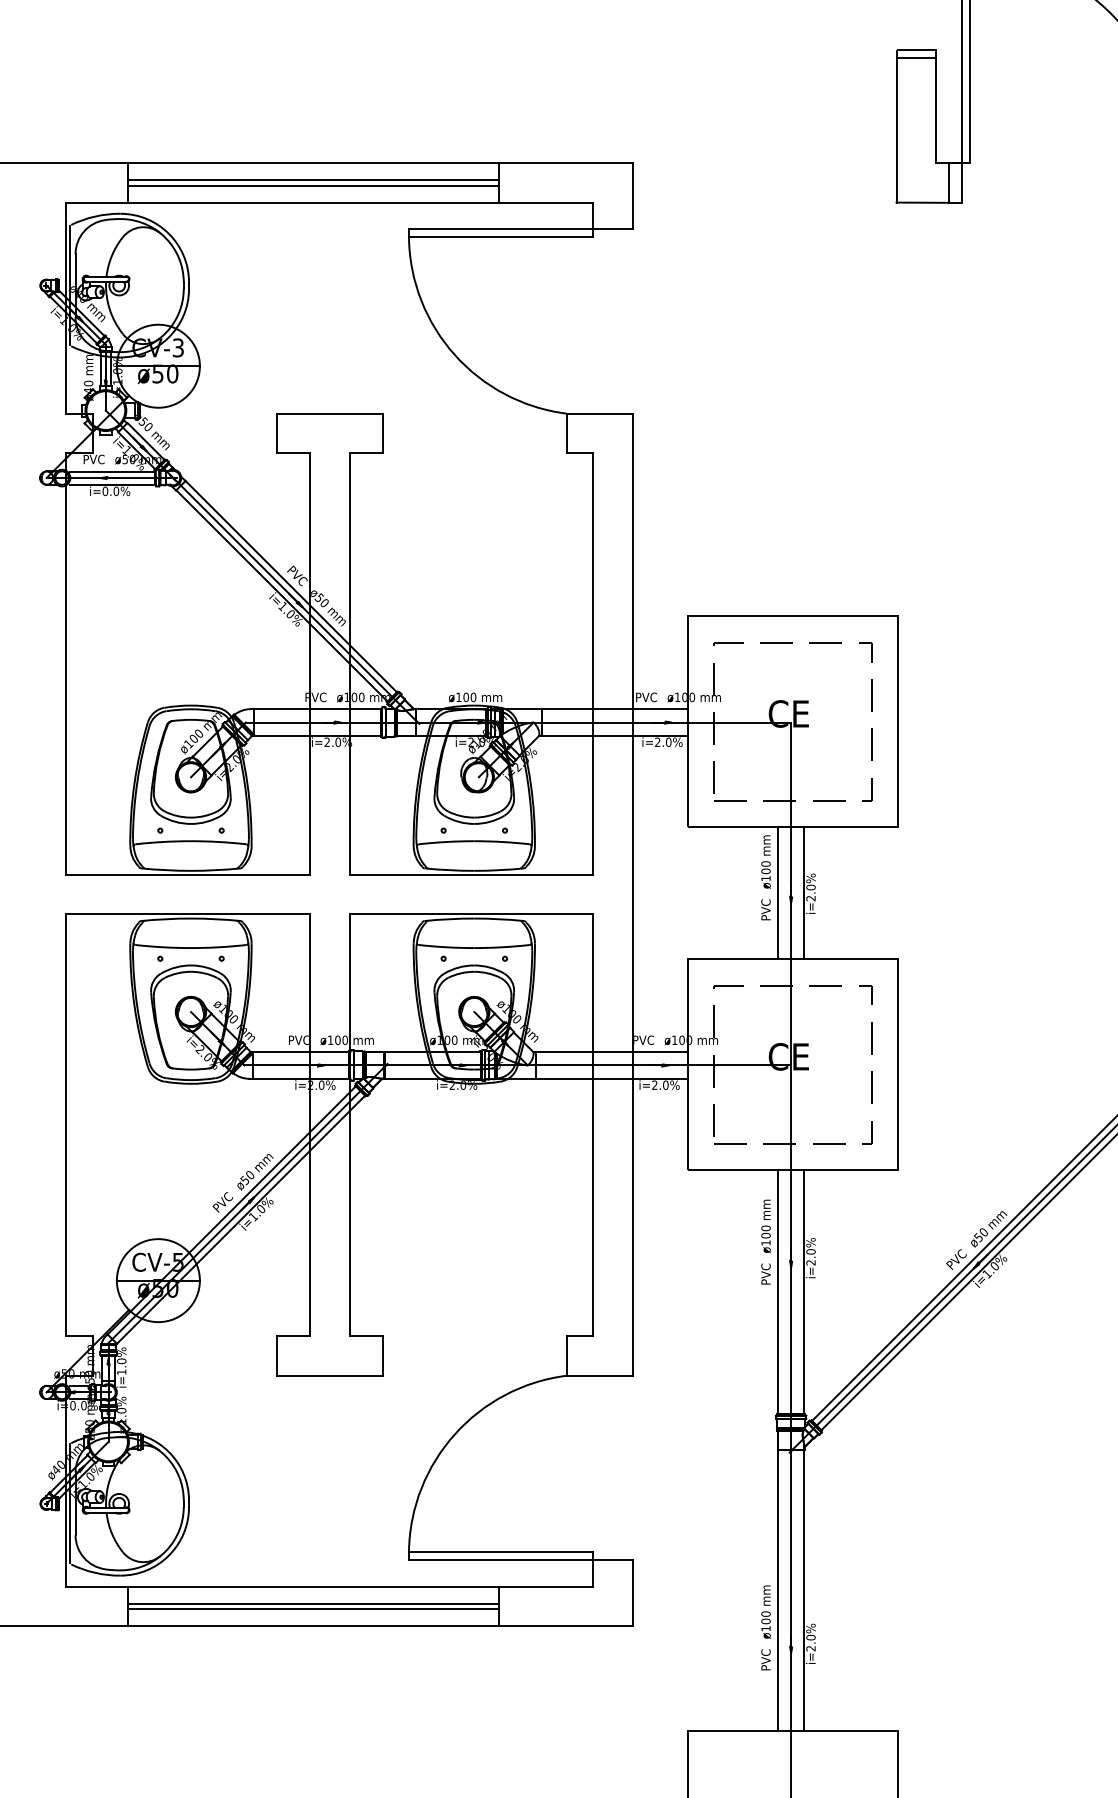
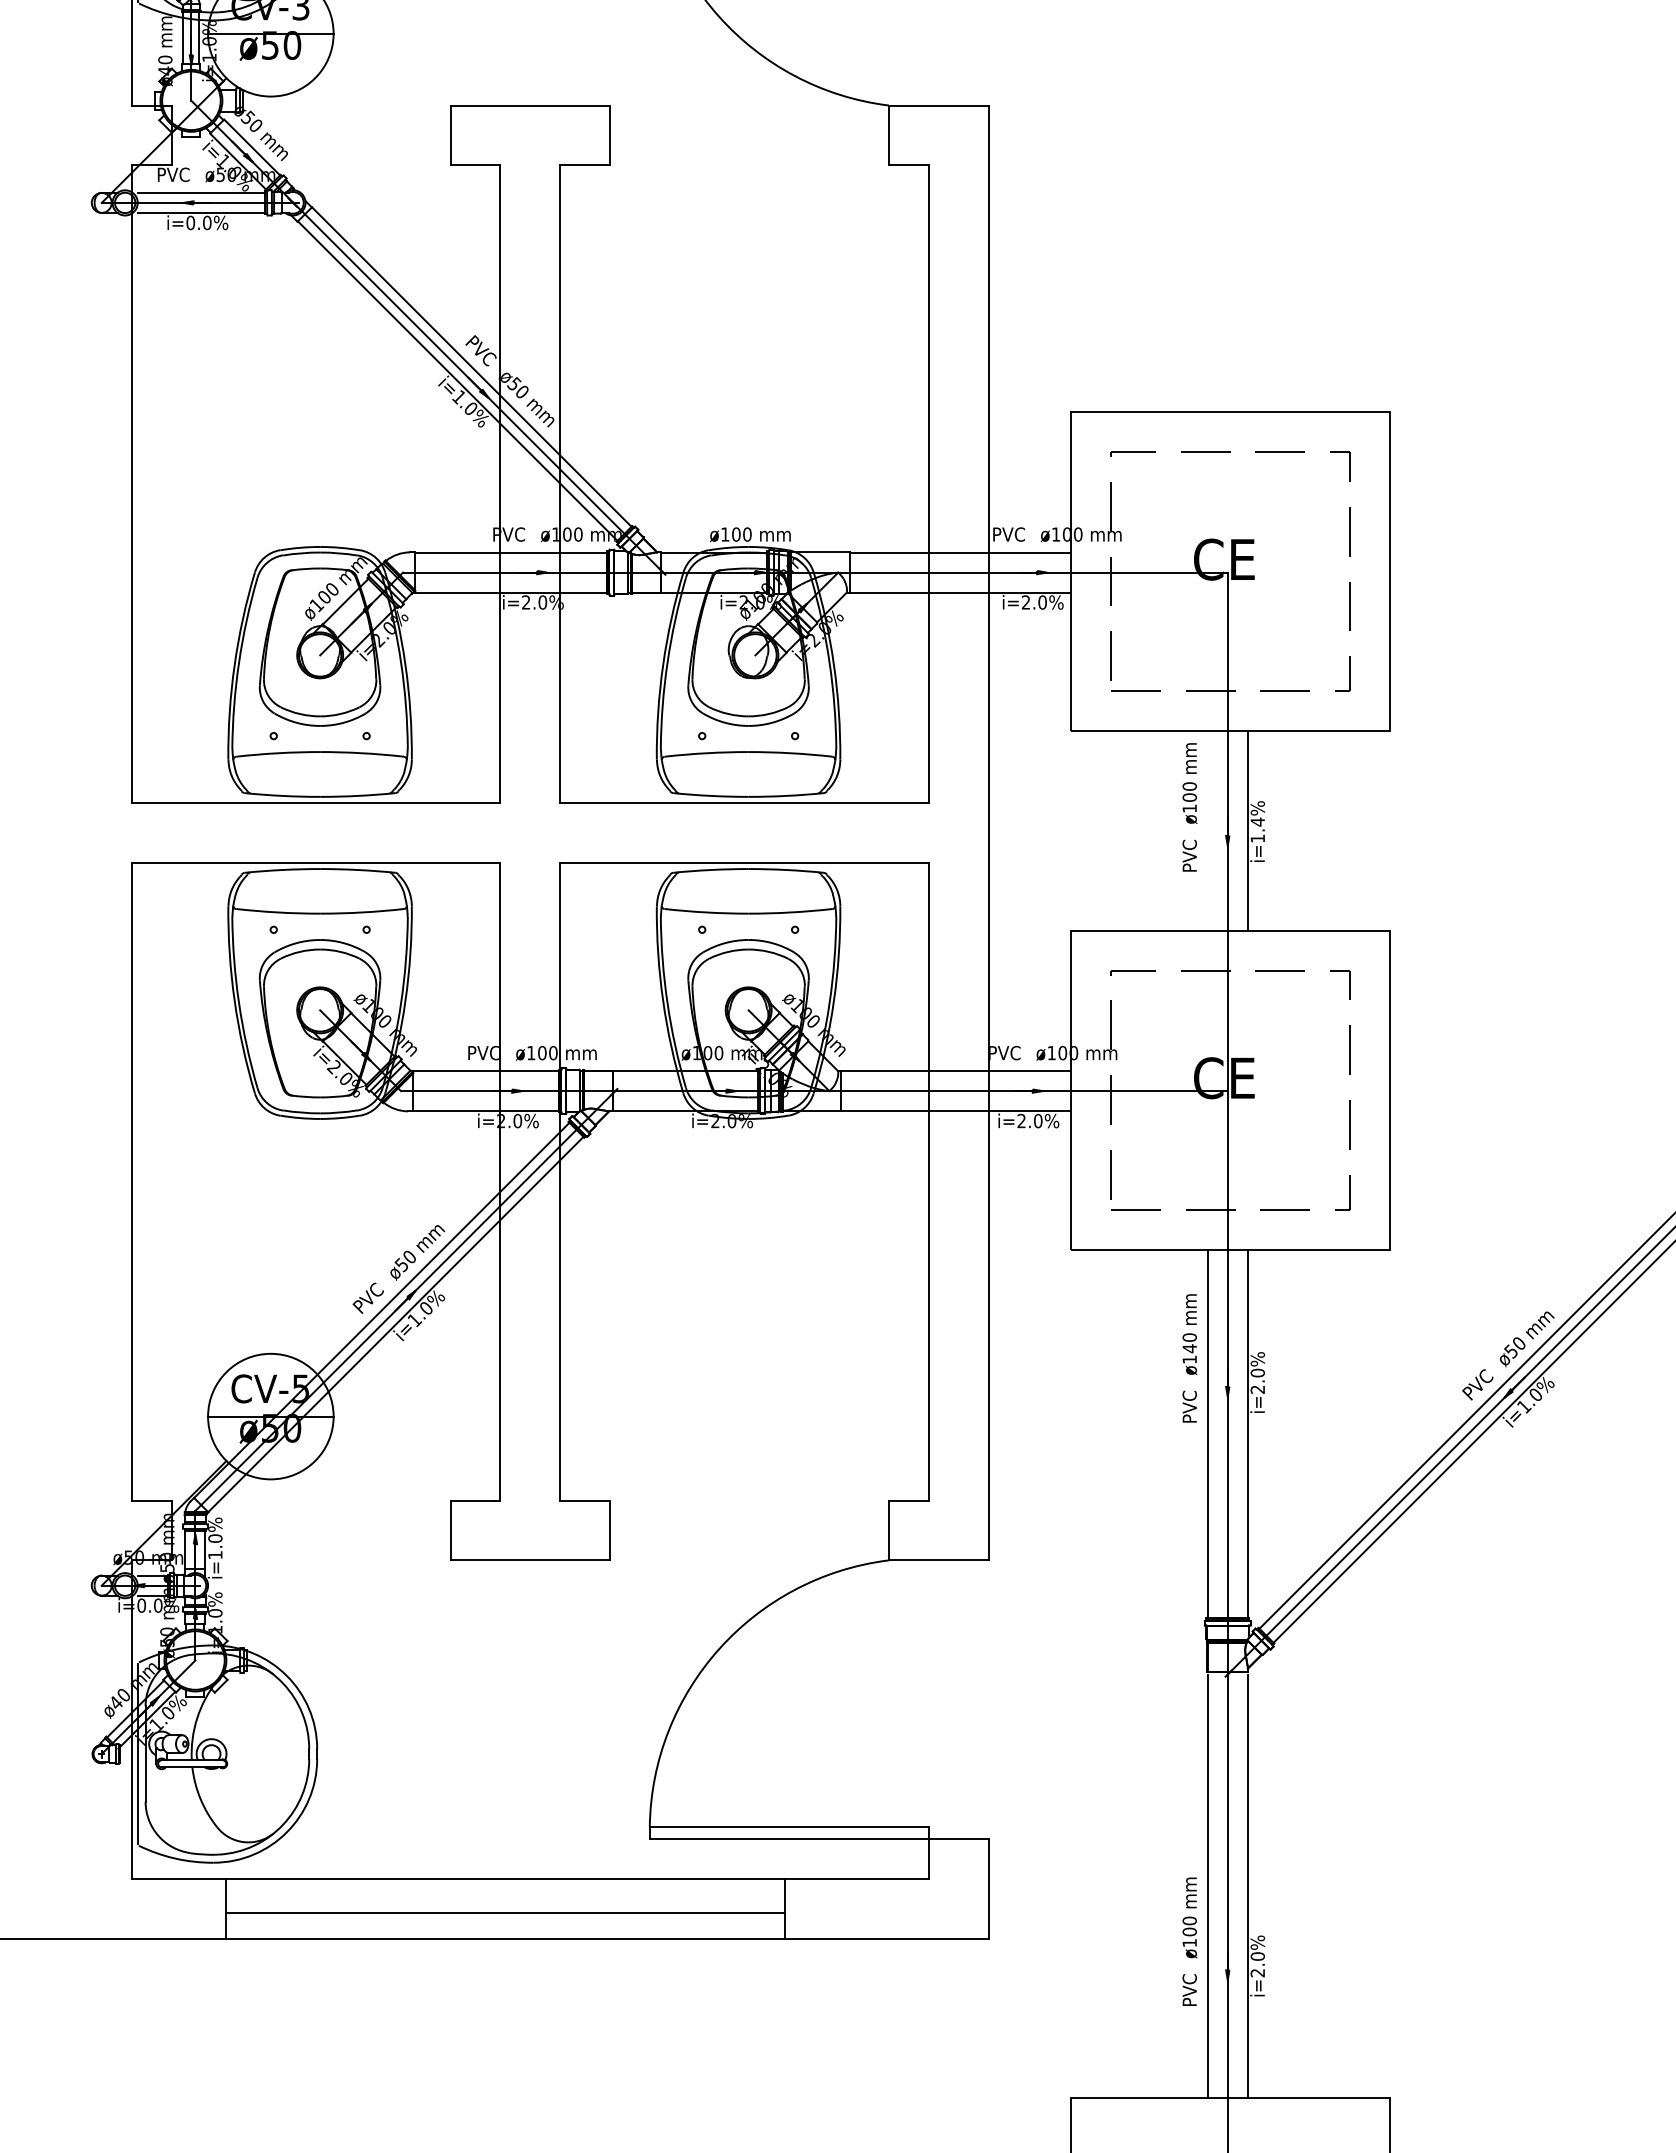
text: (810, 892) -> (1257, 829), i=2.0% -> i=1.4%
line: (777, 893) -> (1207, 831), removed
text: (765, 1235) -> (1188, 1348), ø100 -> ø140
line: (313, 1603) -> (505, 1904), removed

